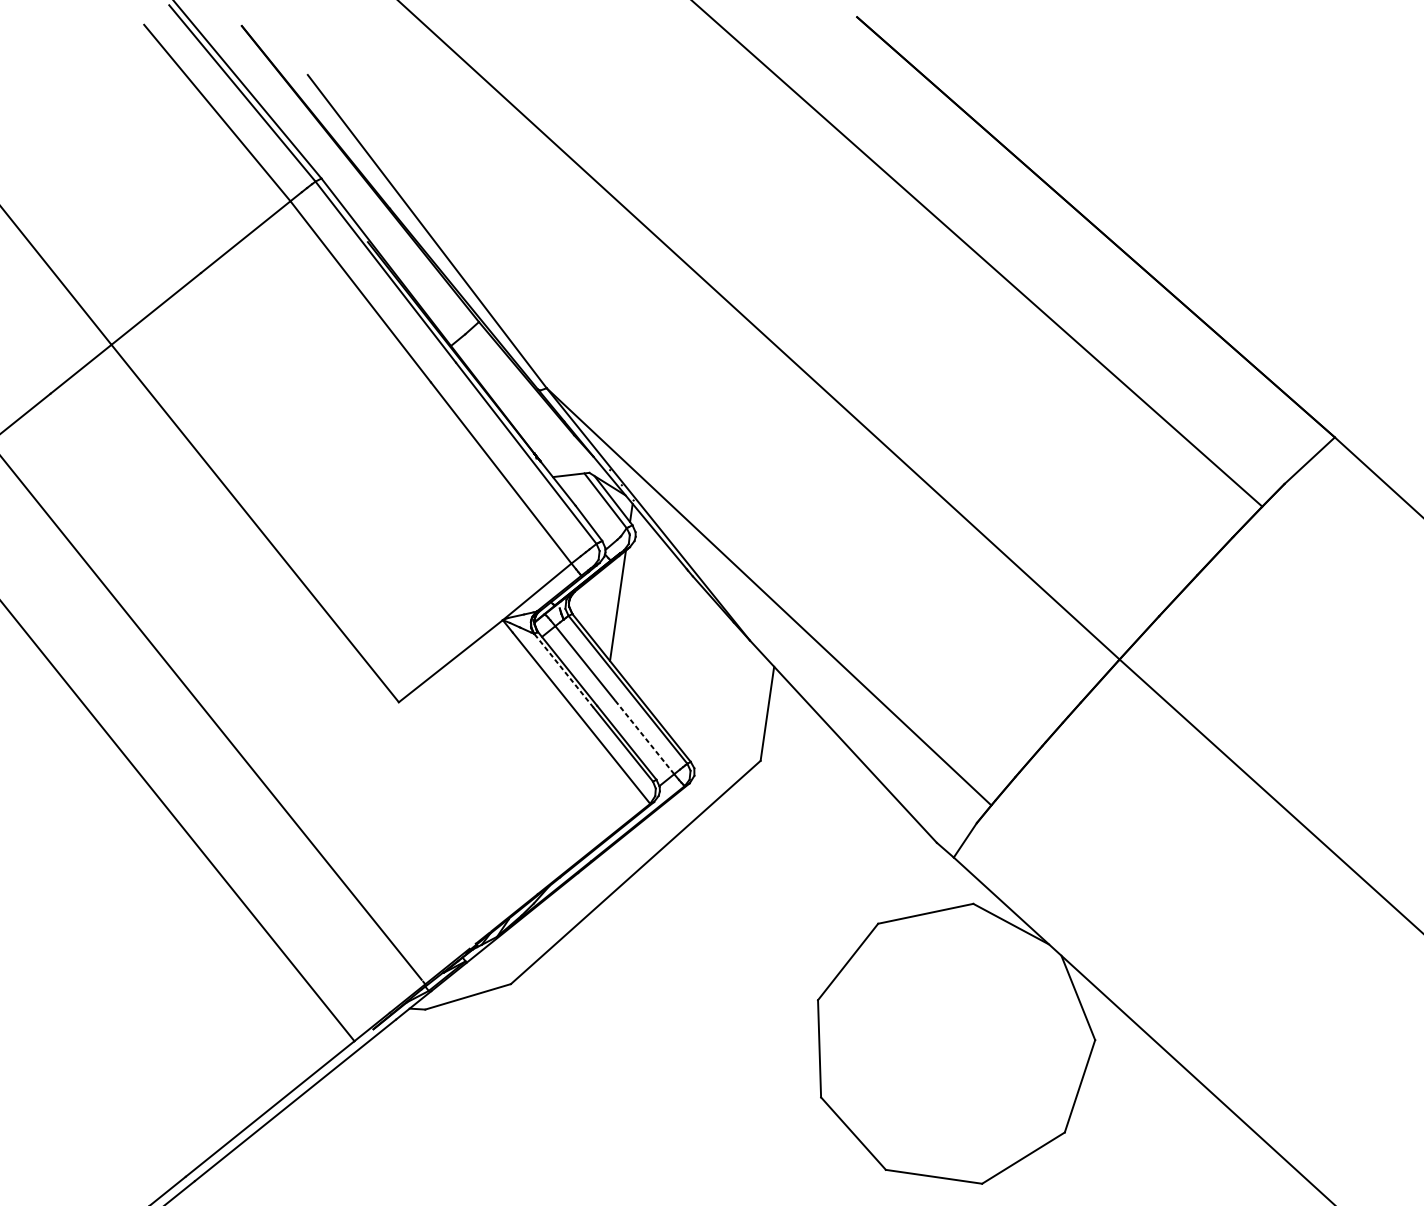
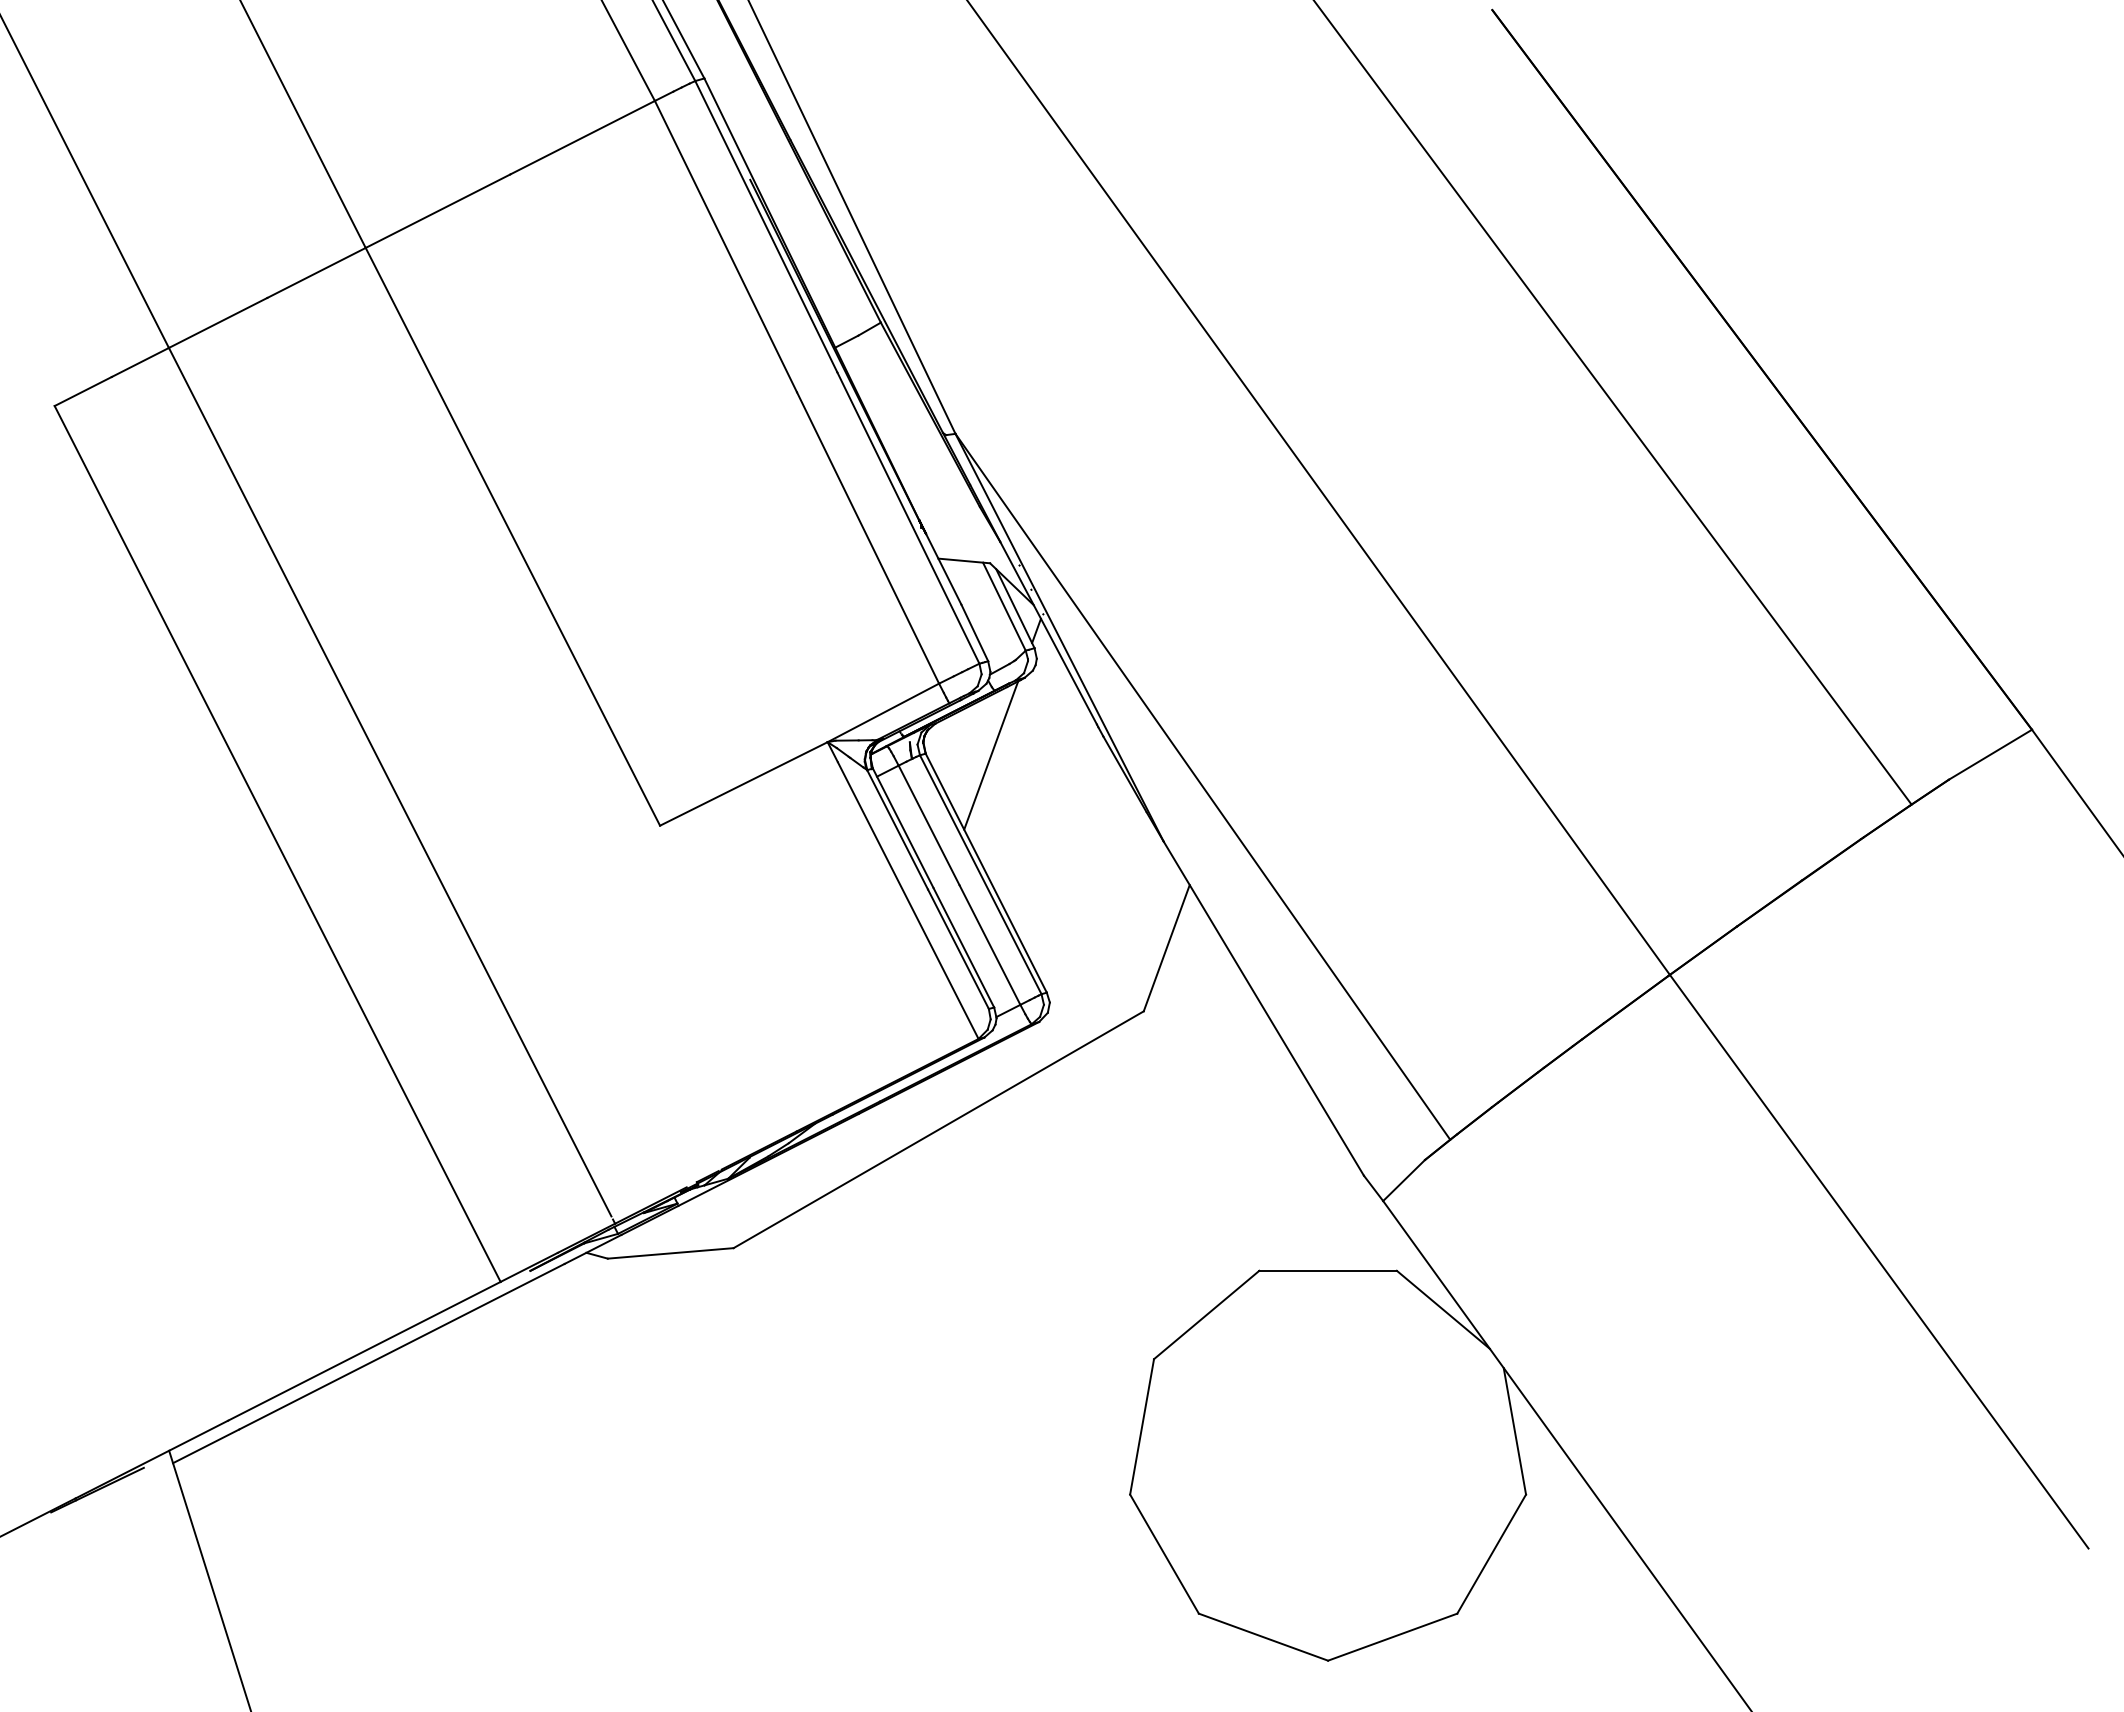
line: (563, 670) -> (897, 829), dashed -> solid
line: (644, 736) -> (989, 944), dashed -> solid

